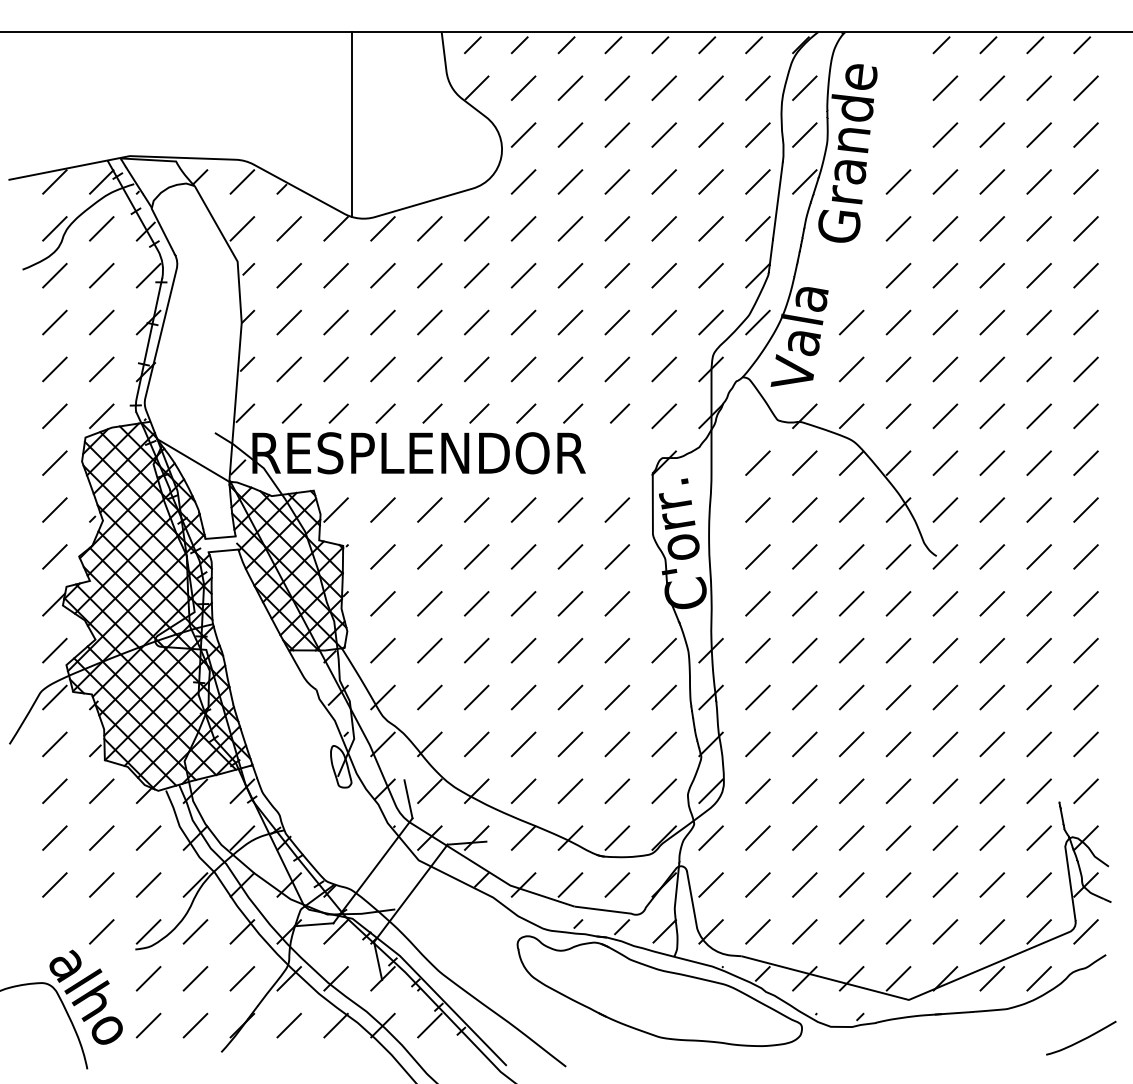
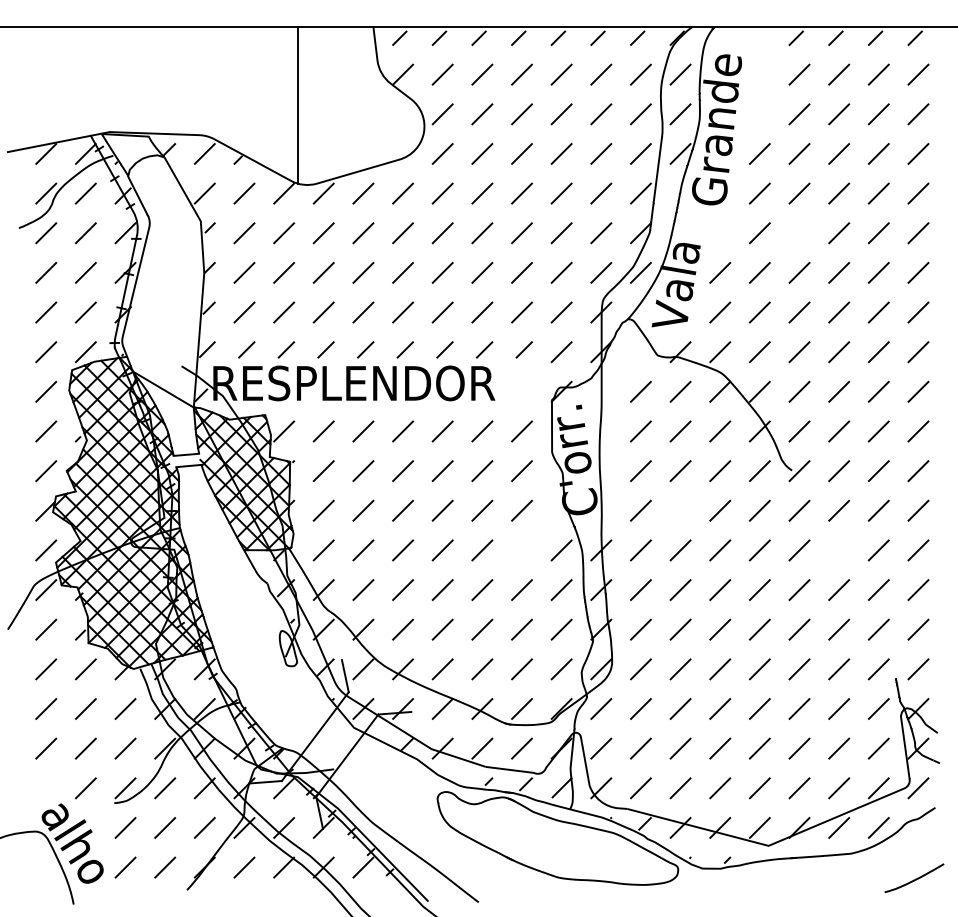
line: (945, 276) -> (799, 233), removed
line: (804, 603) -> (680, 510), removed
line: (616, 650) -> (521, 550), removed
line: (992, 650) -> (839, 550), removed

